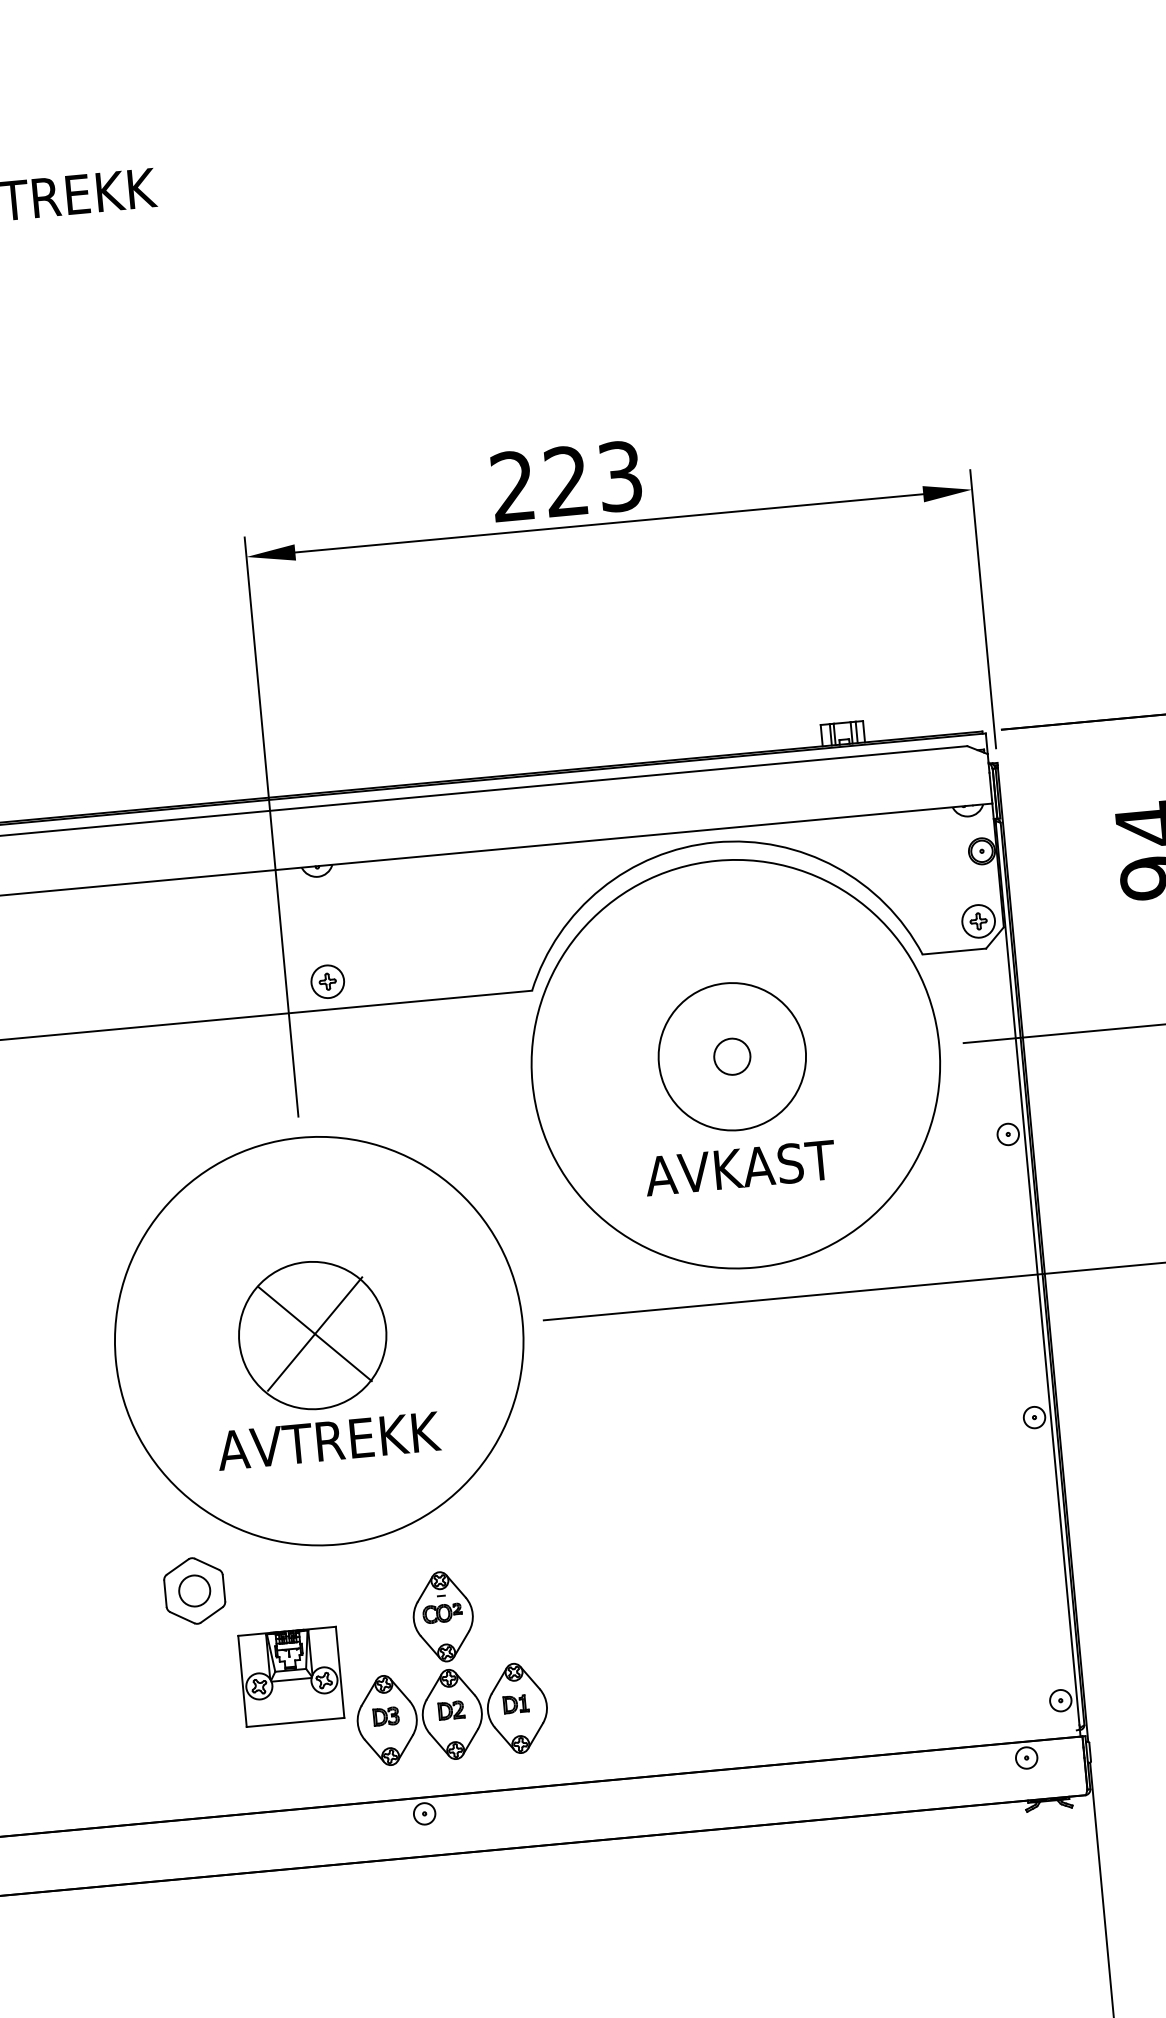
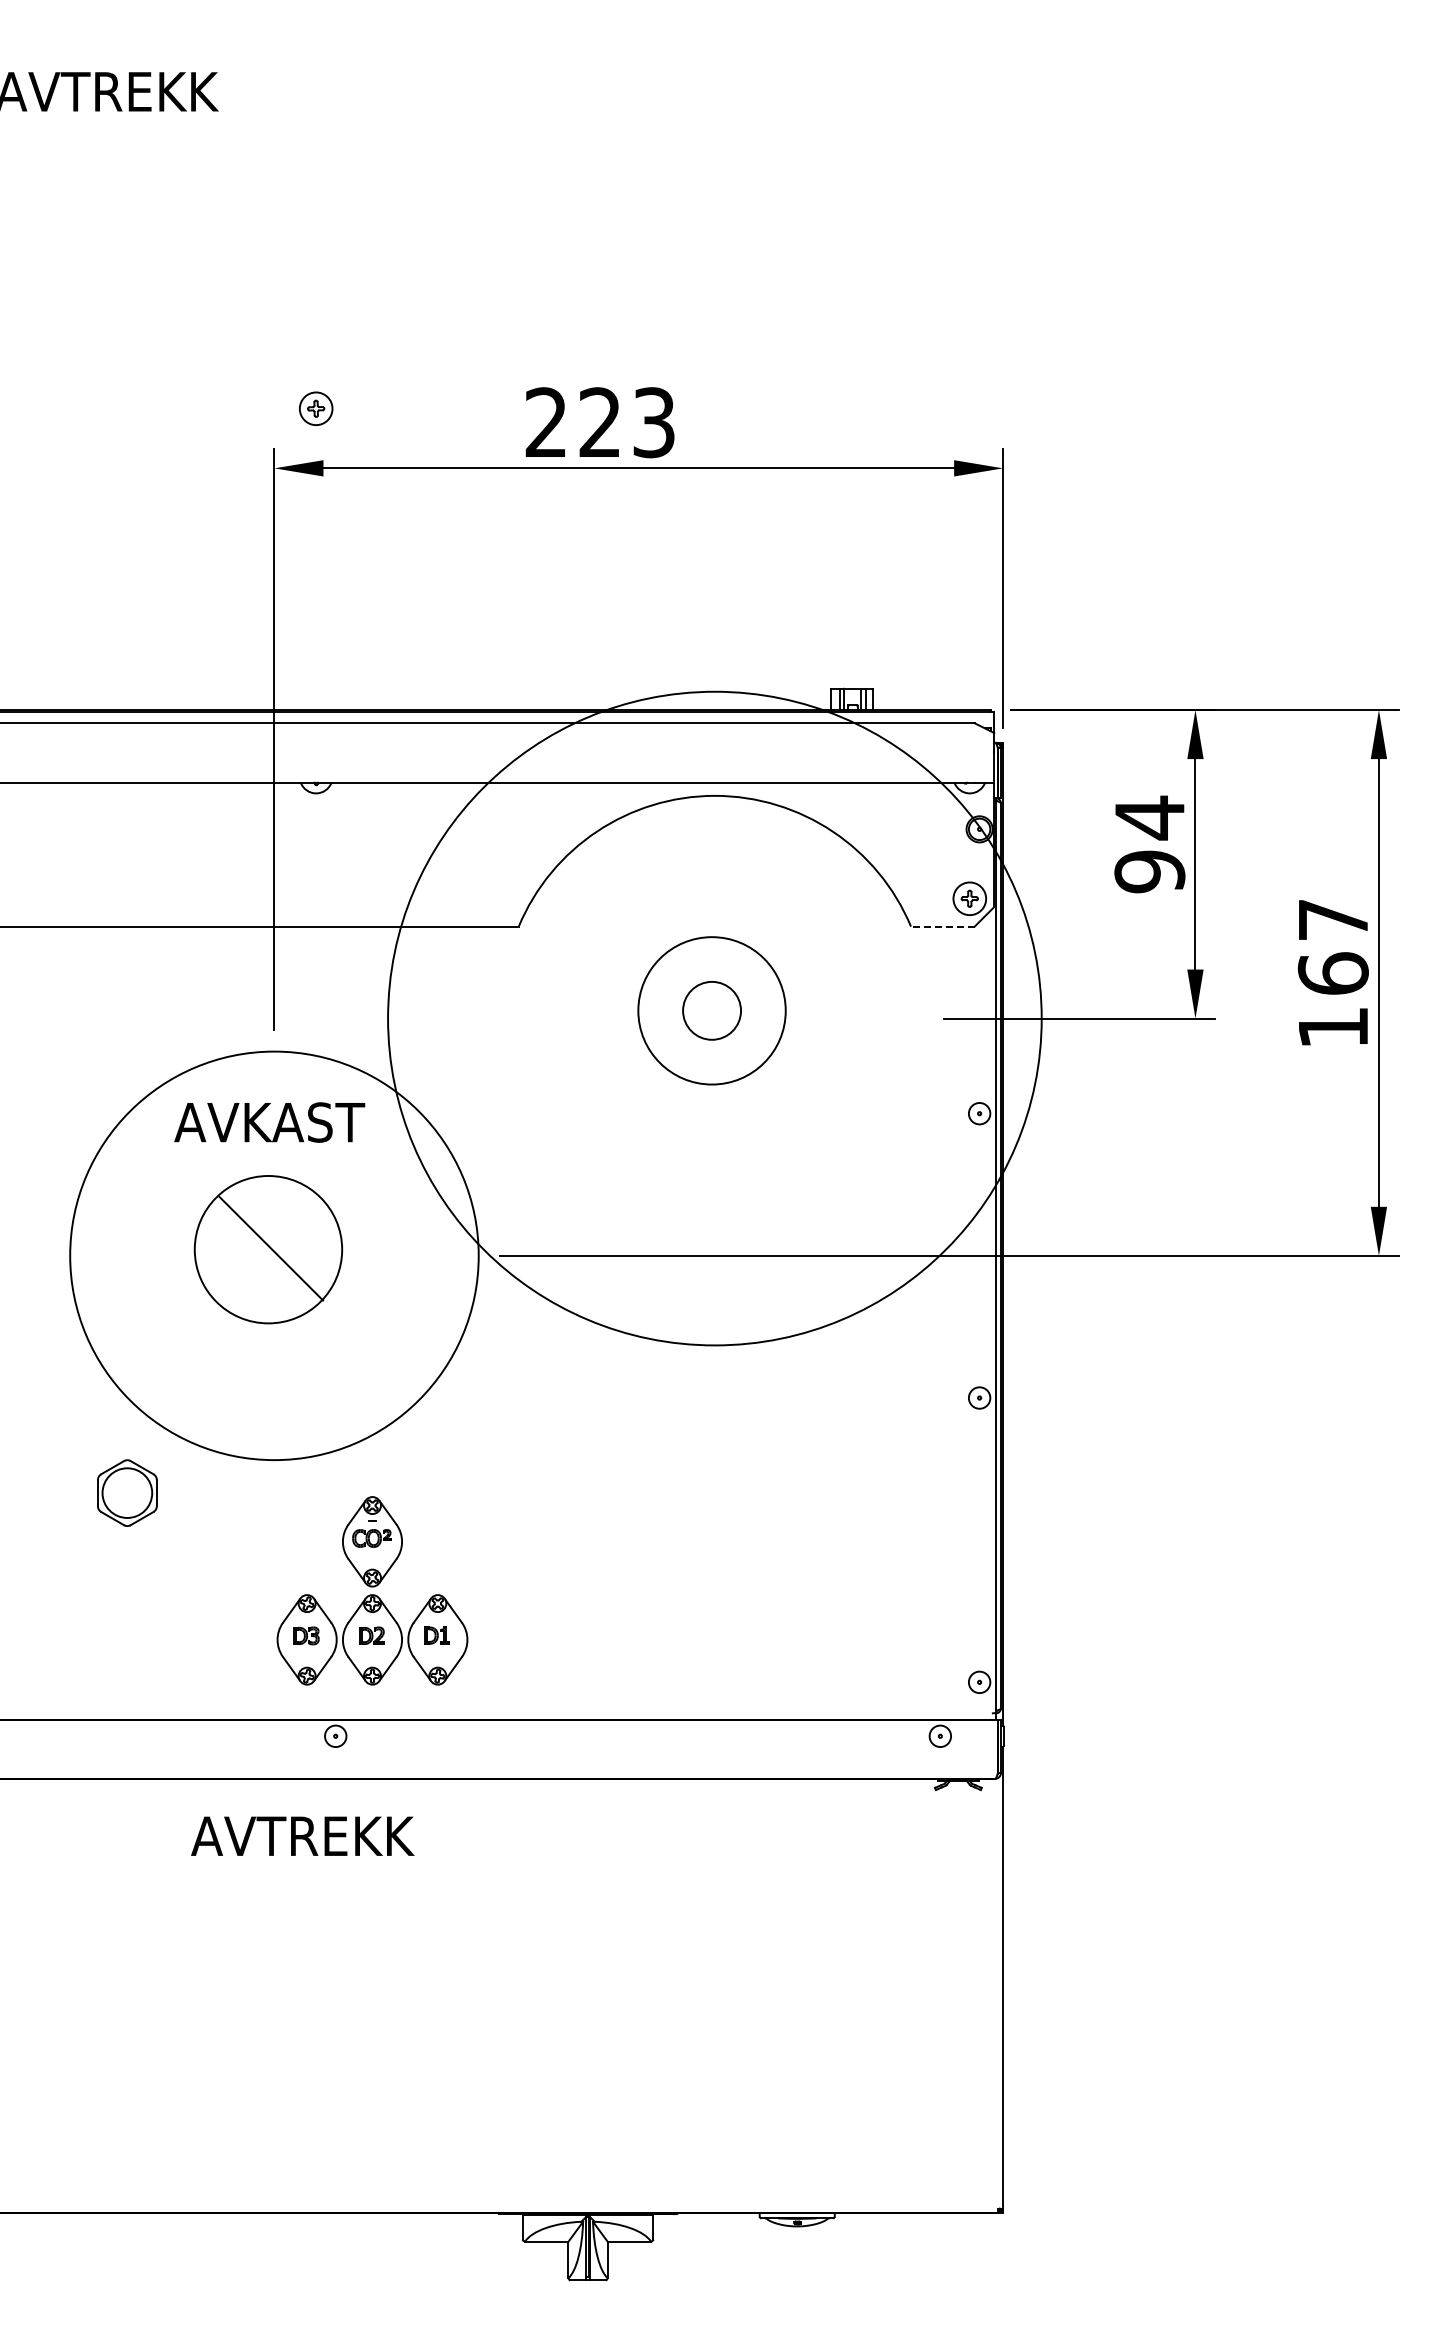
line: (954, 951) -> (942, 926), solid -> dashed
part: (327, 981) -> (315, 408), moved
circle: (731, 1056) -> (711, 1010), size x1.6
circle: (735, 1064) -> (714, 1018), size x1.6
text: (740, 1168) -> (269, 1122), moved
line: (314, 1334) -> (270, 1248), removed
text: (328, 1440) -> (302, 1835), moved
circle: (193, 1590) -> (126, 1492), size x1.6
part: (291, 1676) -> (215, 1587), removed

